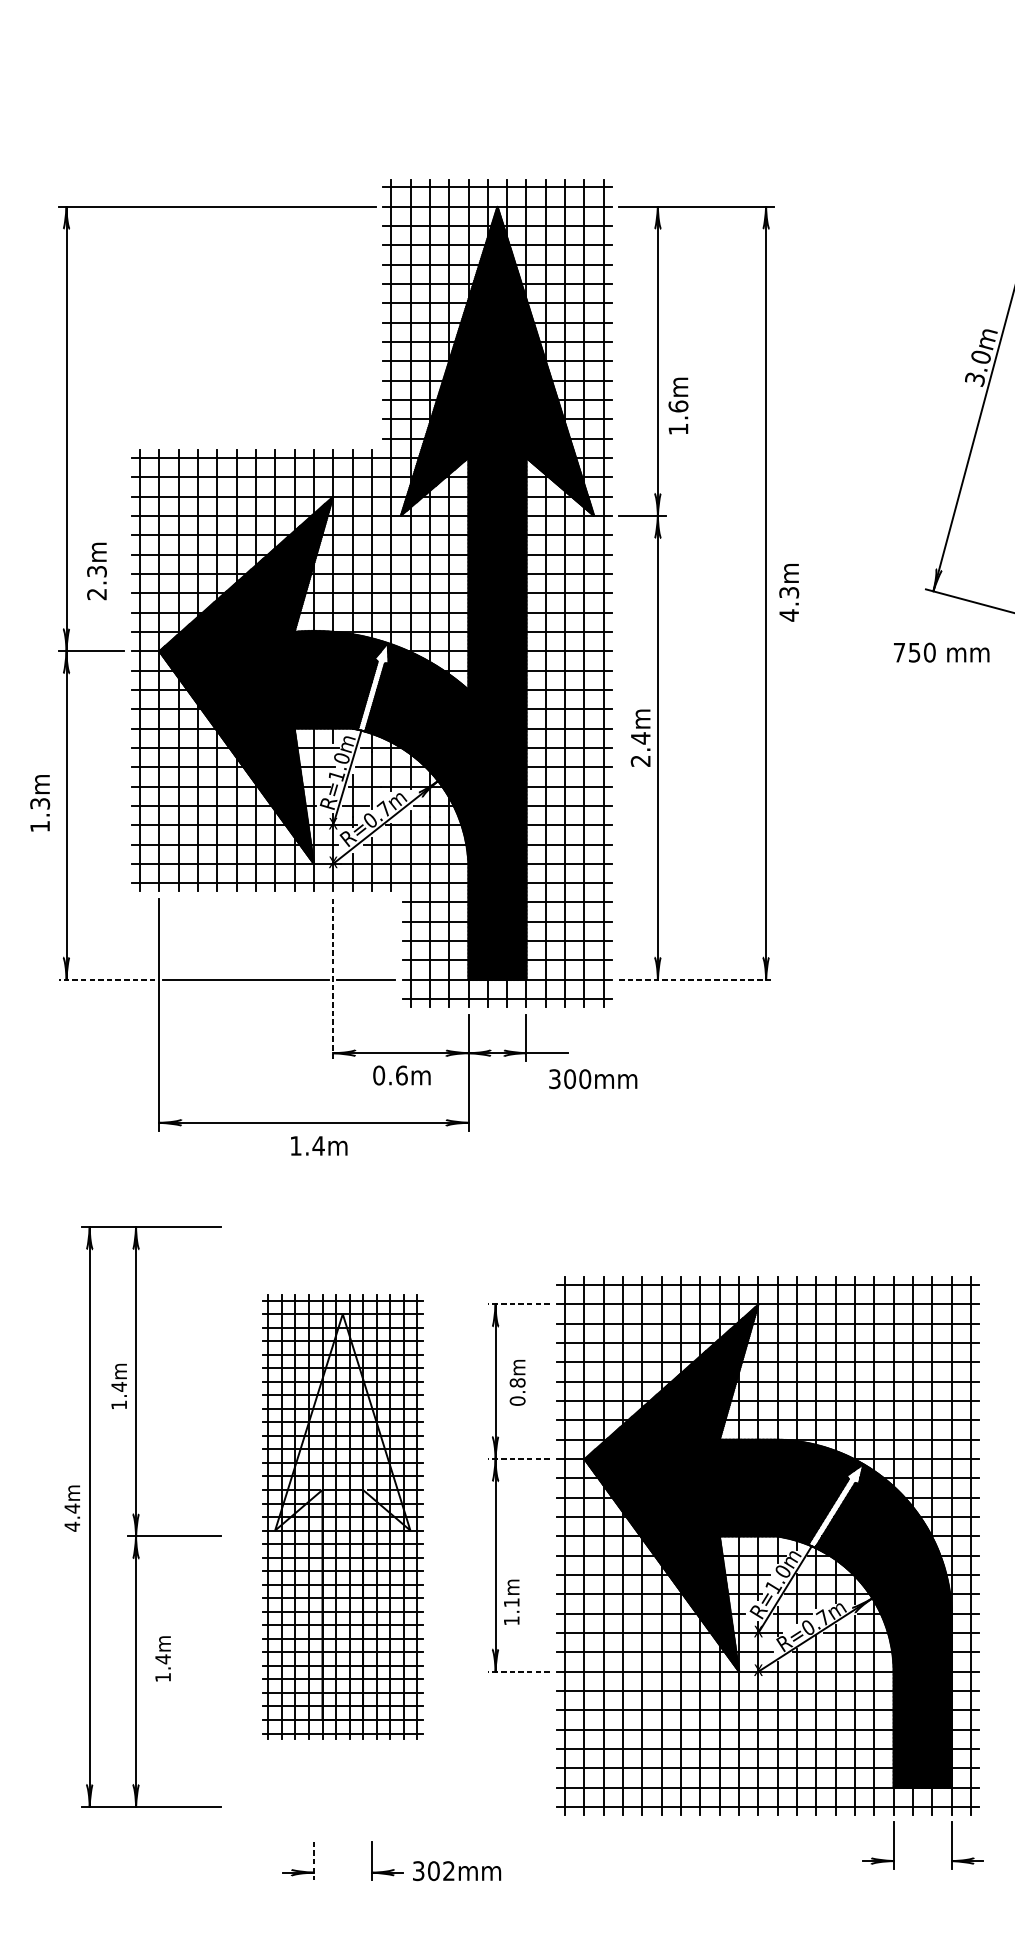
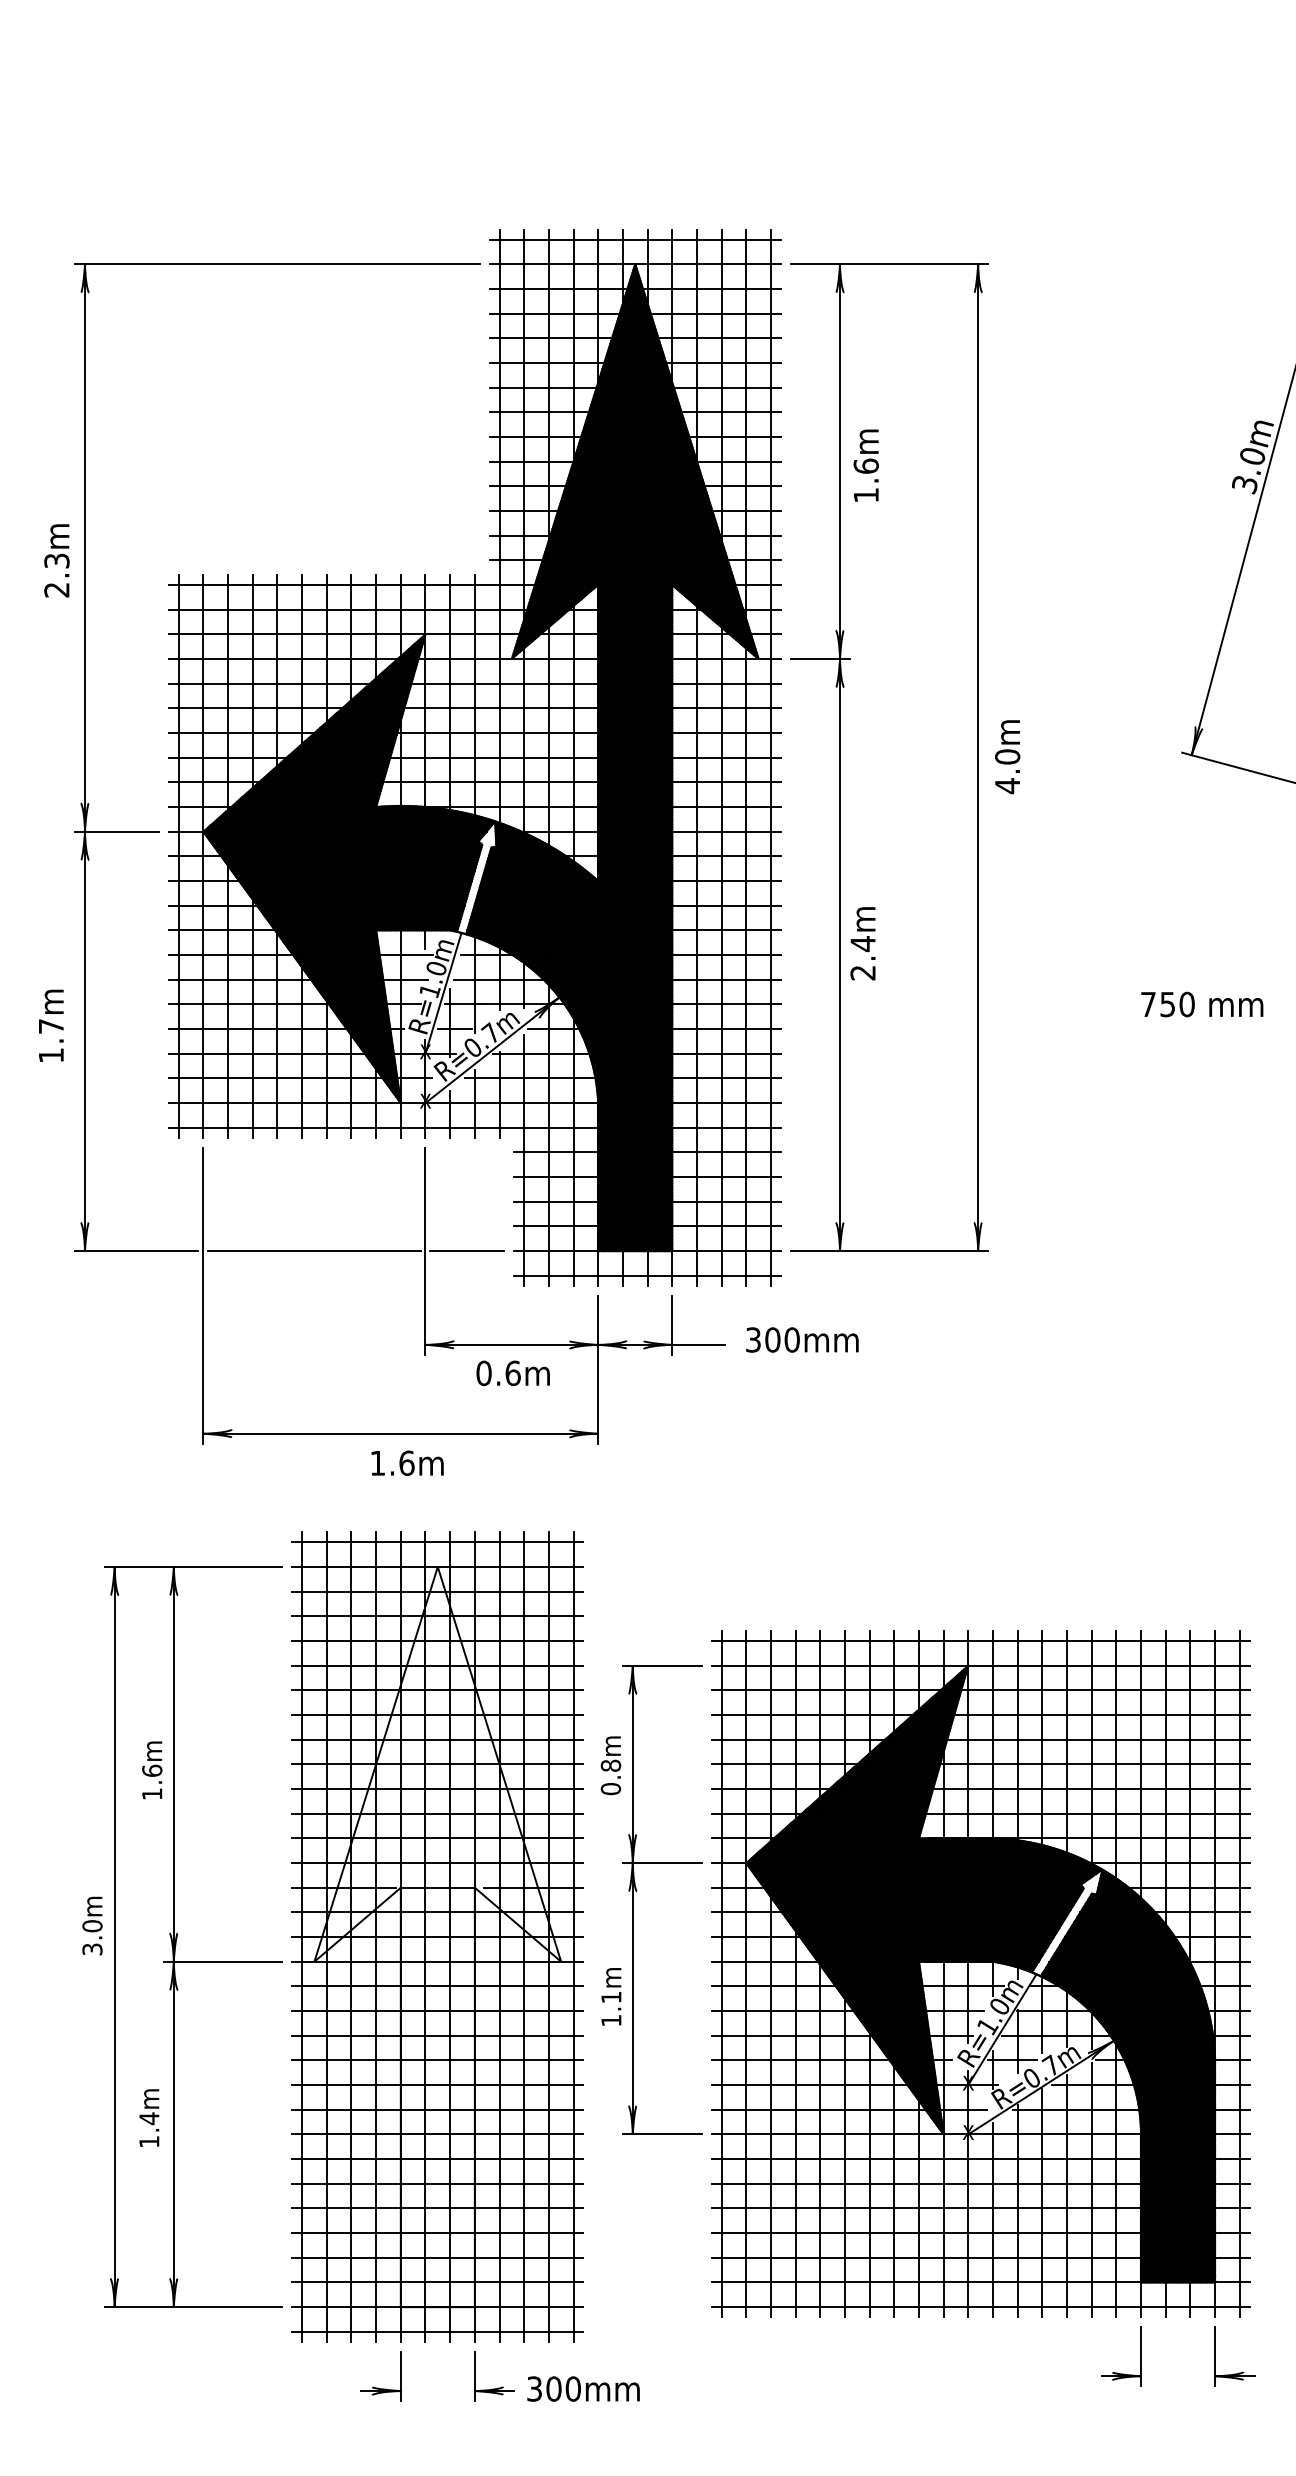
text: (677, 405) -> (865, 465), moved
text: (96, 571) -> (56, 560), moved
text: (789, 592) -> (1007, 756), 4.3m -> 4.0m
text: (941, 652) -> (1202, 1004), moved
text: (640, 738) -> (862, 943), moved
text: (40, 803) -> (51, 1026), 1.3m -> 1.7m
line: (106, 980) -> (136, 1251), dashed -> solid
line: (333, 980) -> (425, 1251), dashed -> solid
line: (696, 980) -> (889, 1251), dashed -> solid
text: (593, 1078) -> (802, 1339), moved
text: (318, 1145) -> (406, 1462), 1.4m -> 1.6m
line: (518, 1304) -> (661, 1665), dashed -> solid
text: (517, 1382) -> (610, 1765), moved
text: (119, 1386) -> (152, 1770), 1.4m -> 1.6m
line: (518, 1459) -> (661, 1863), dashed -> solid
part: (342, 1516) -> (437, 1936), size x1.43
text: (72, 1517) -> (92, 1937), 4.4m -> 3.0m
text: (511, 1602) -> (611, 1996), moved
text: (163, 1658) -> (149, 2117), moved
line: (518, 1671) -> (661, 2134), dashed -> solid
line: (313, 1861) -> (400, 2376), dashed -> solid
text: (448, 1870) -> (572, 2388), 302mm -> 300mm

